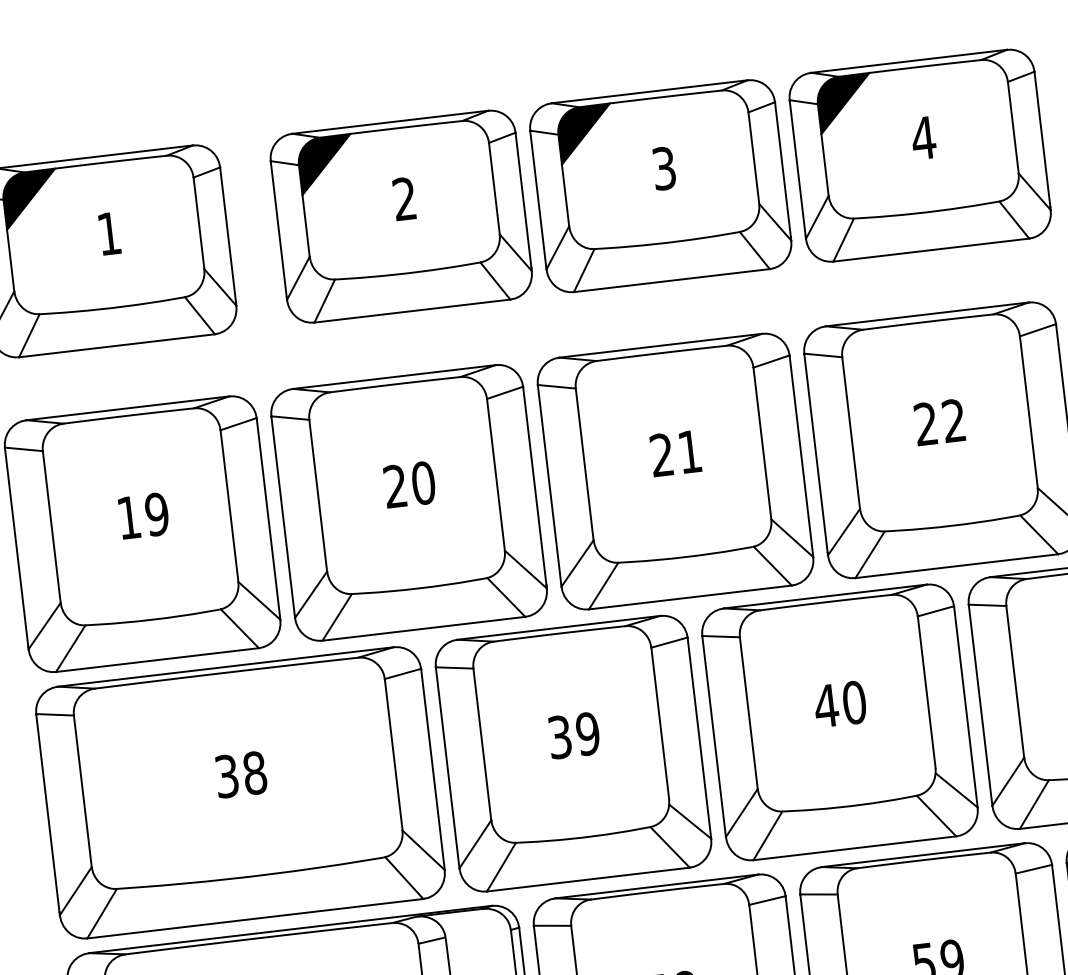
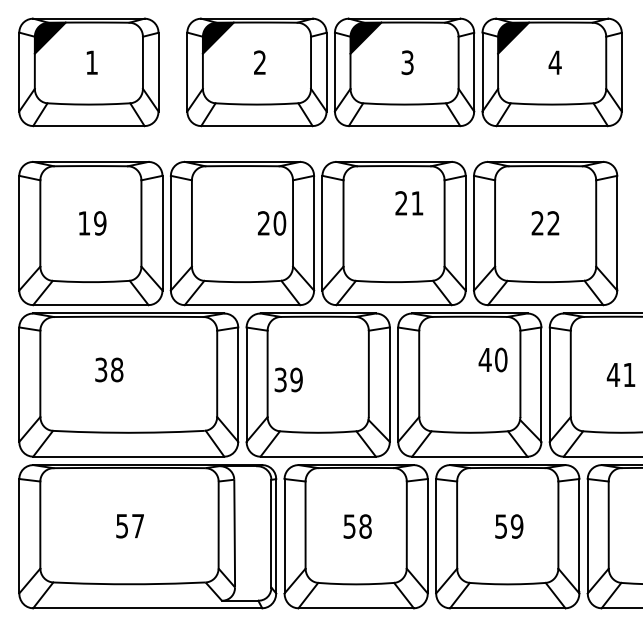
text: (676, 453) -> (409, 203), moved
text: (408, 485) -> (271, 223), moved
text: (839, 703) -> (492, 359), moved
text: (573, 734) -> (288, 379), moved
text: (241, 773) -> (109, 369), moved

